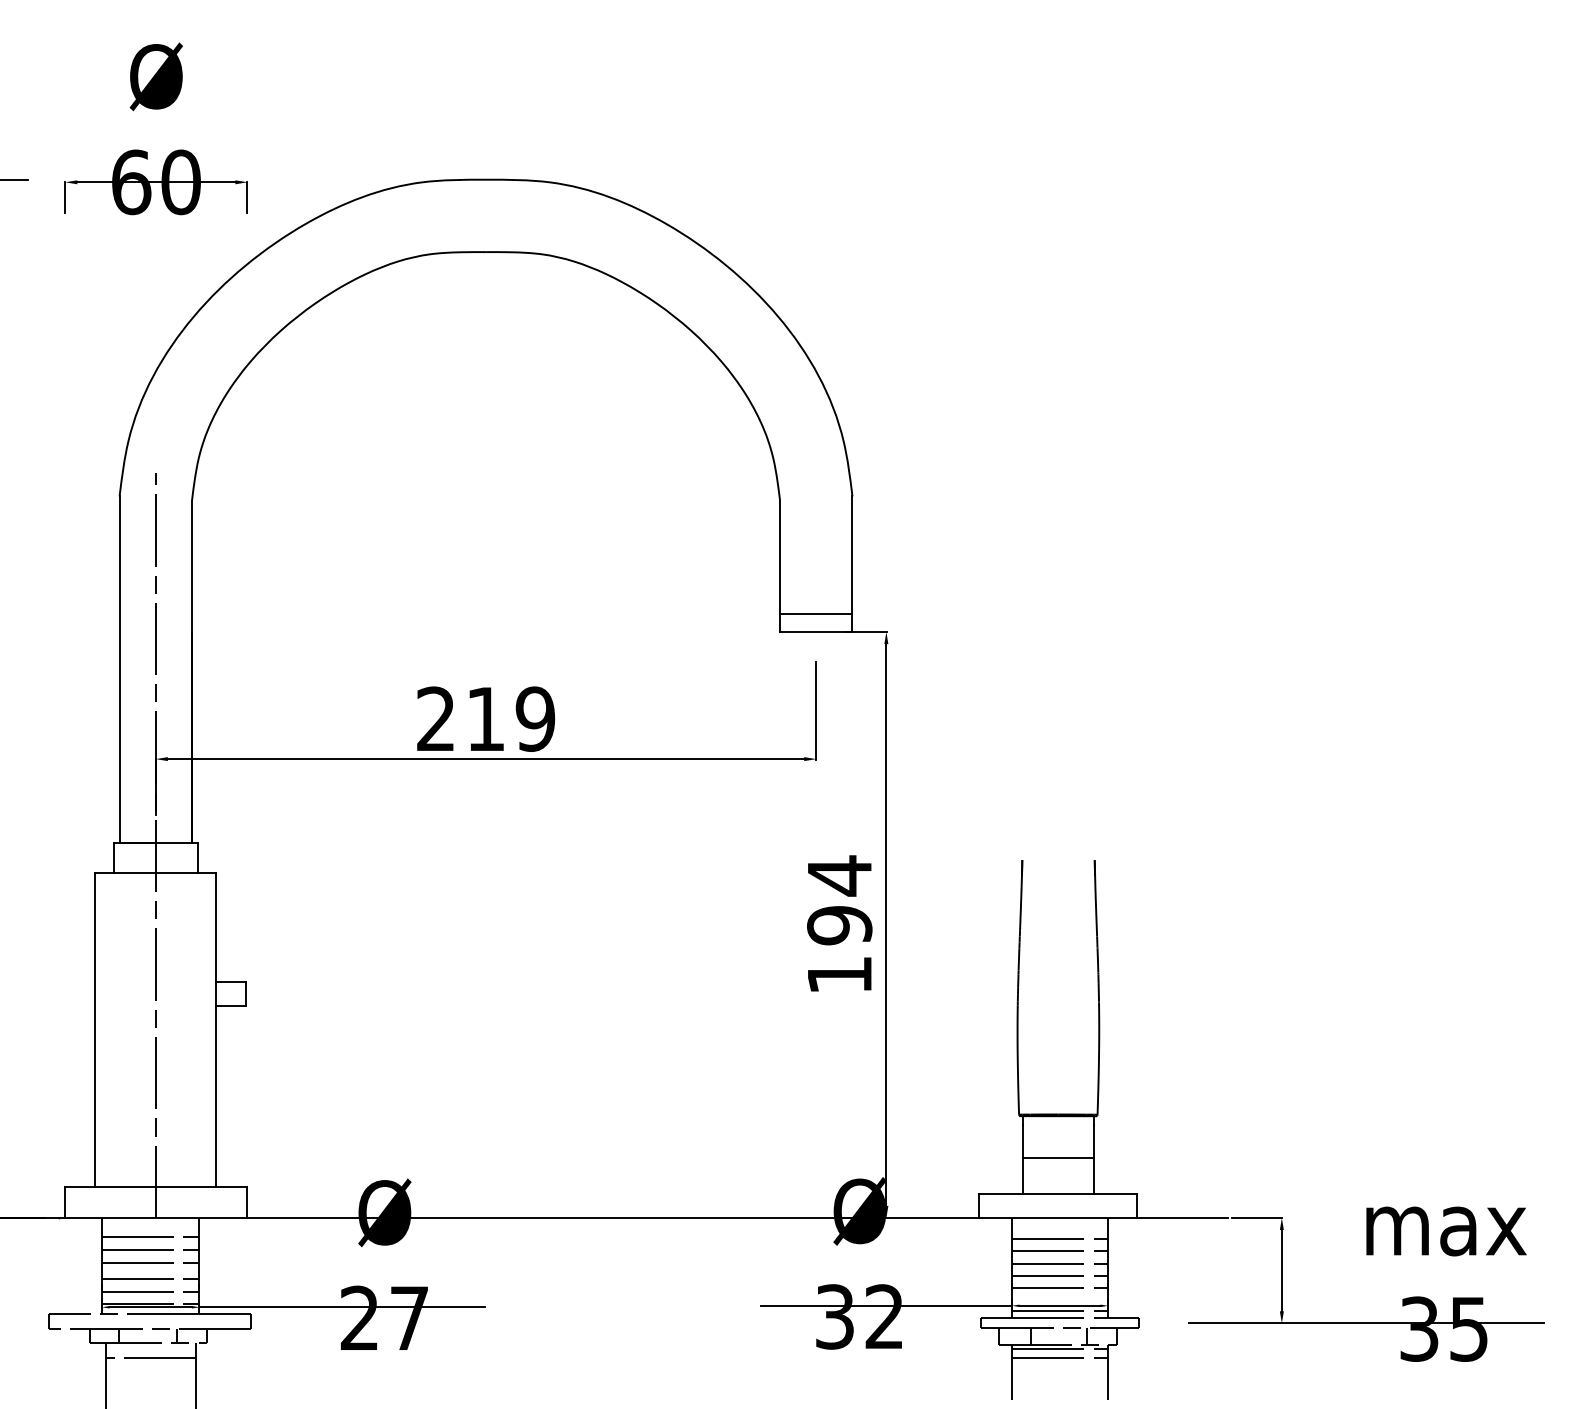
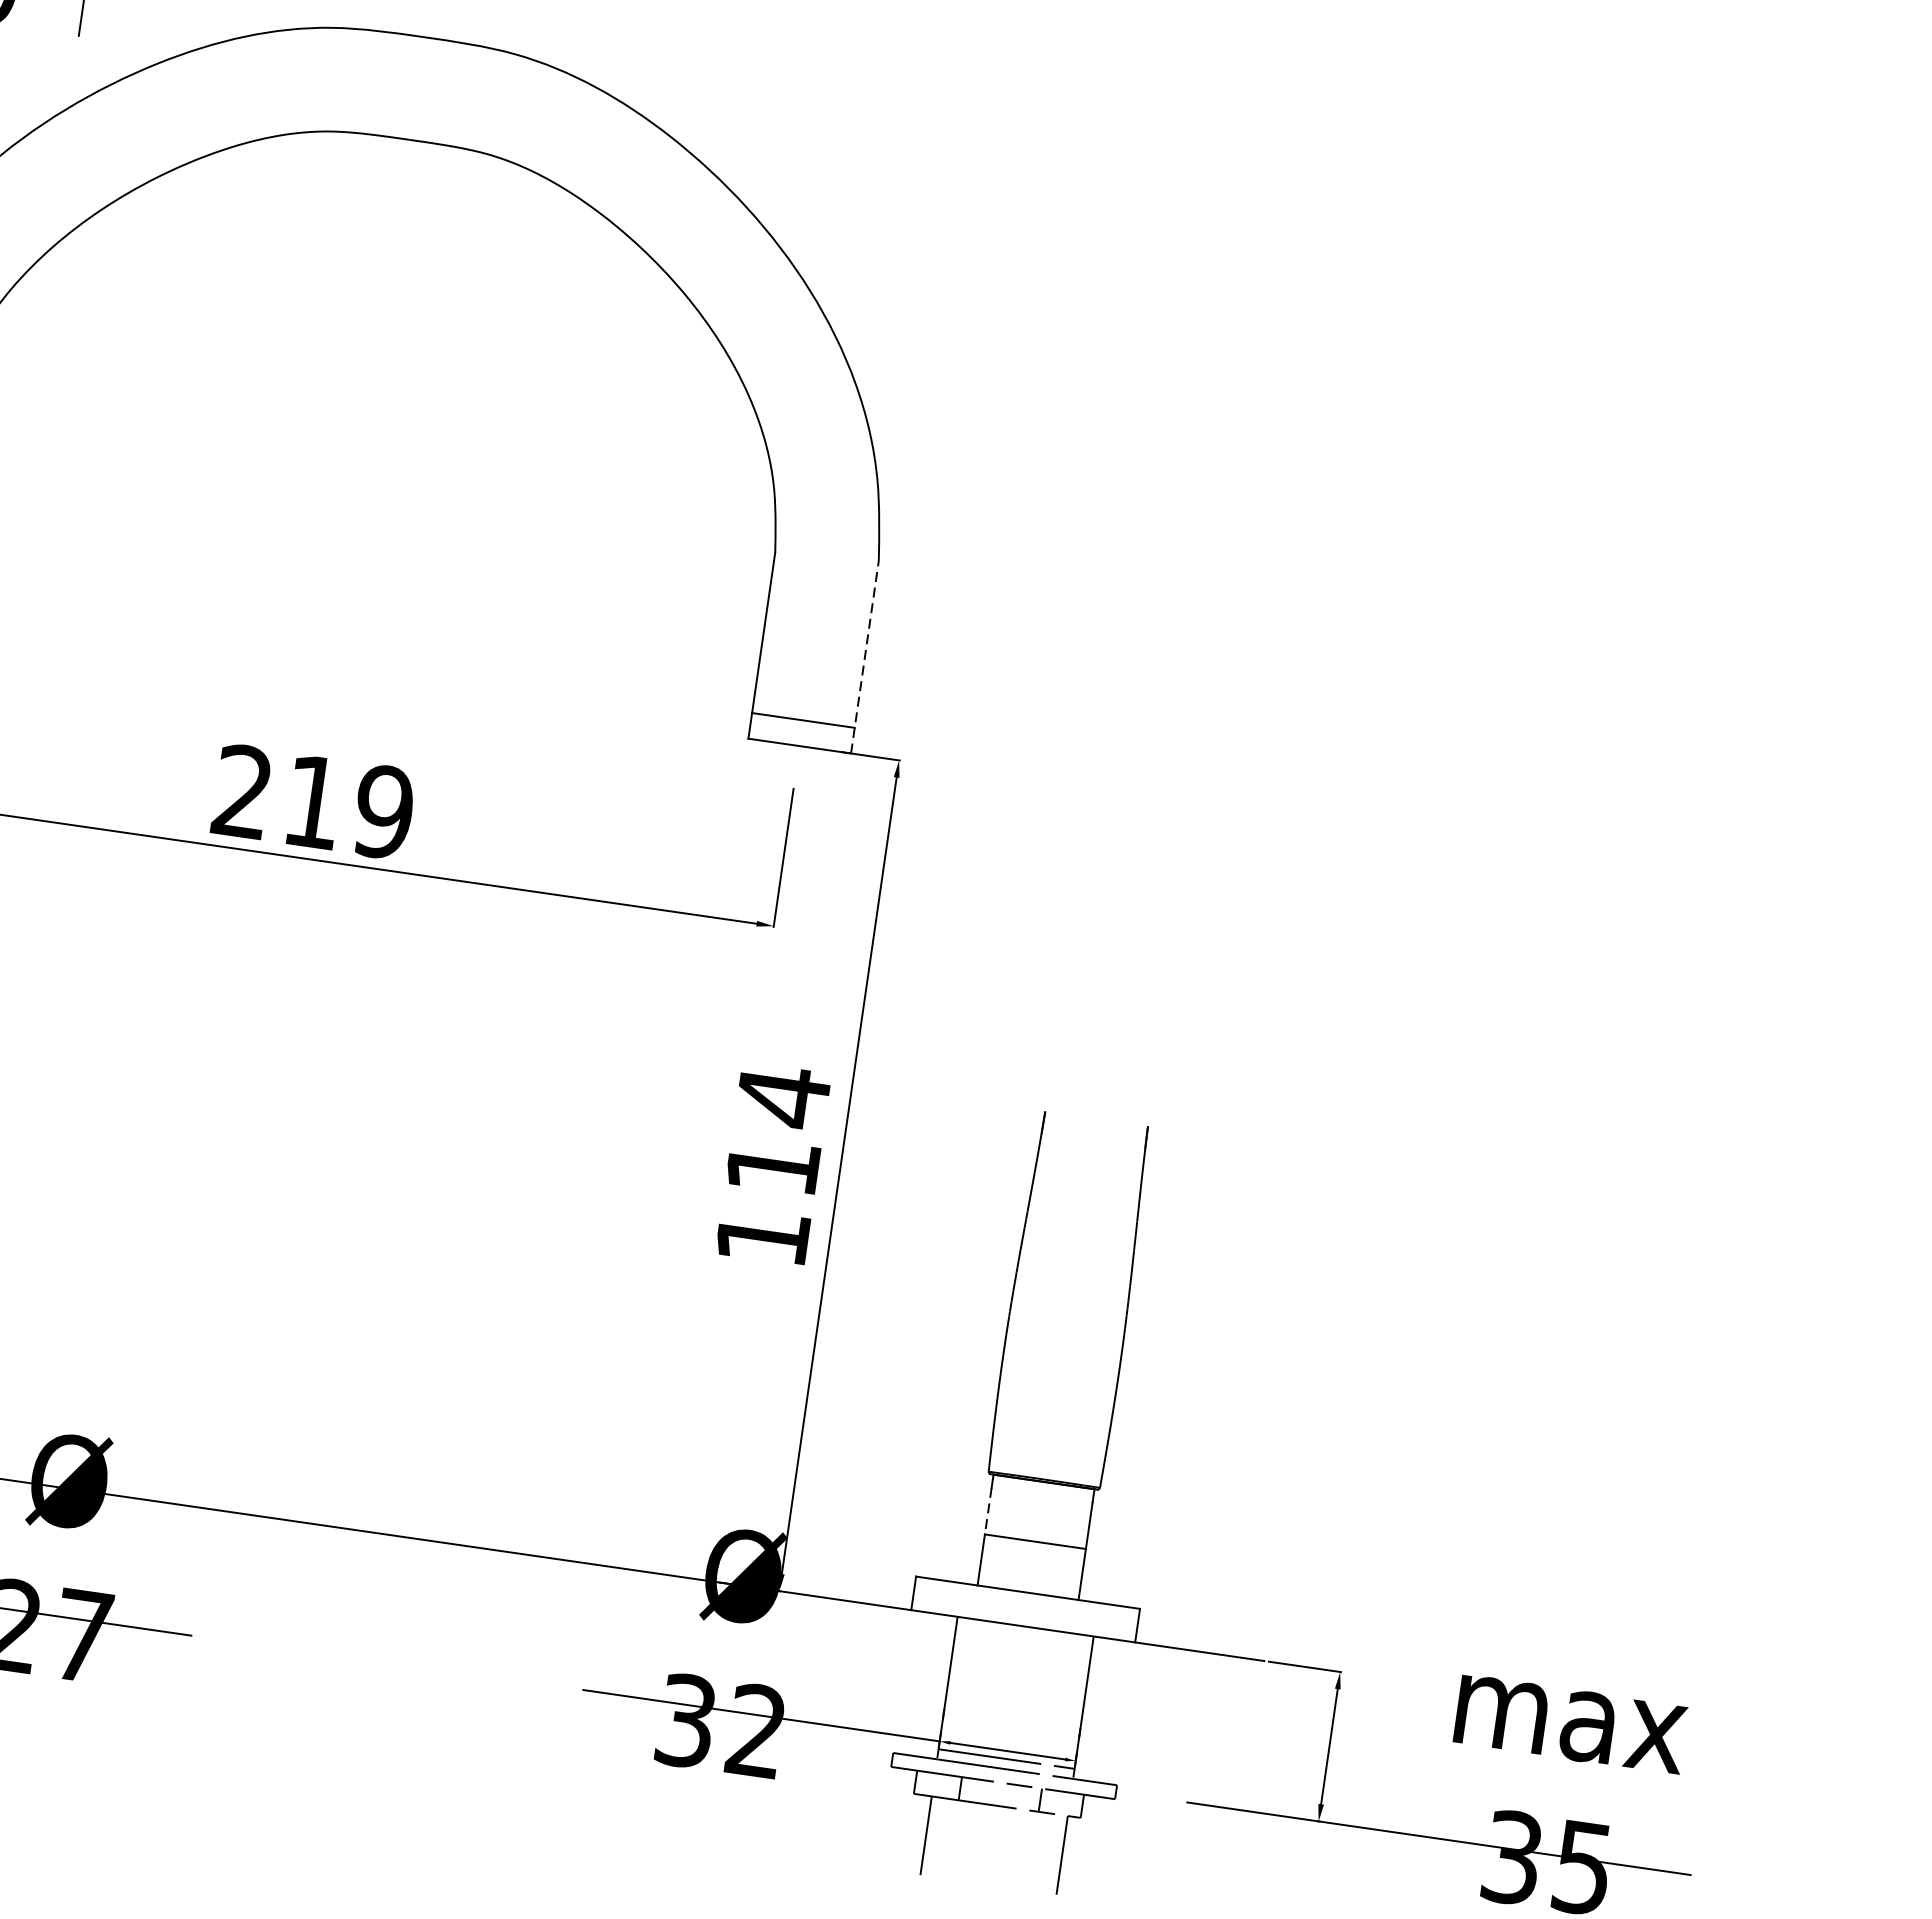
line: (852, 564) -> (864, 657), solid -> dashed
text: (839, 925) -> (772, 1166), 194 -> 114
line: (1022, 1142) -> (987, 1511), solid -> dashed
line: (1060, 1239) -> (1021, 1657), removed
line: (1060, 1251) -> (1019, 1674), removed
line: (1060, 1263) -> (1017, 1691), removed
line: (1060, 1276) -> (1014, 1709), removed
line: (1060, 1287) -> (1012, 1725), removed
line: (1060, 1348) -> (999, 1811), removed
line: (1060, 1358) -> (997, 1825), removed

